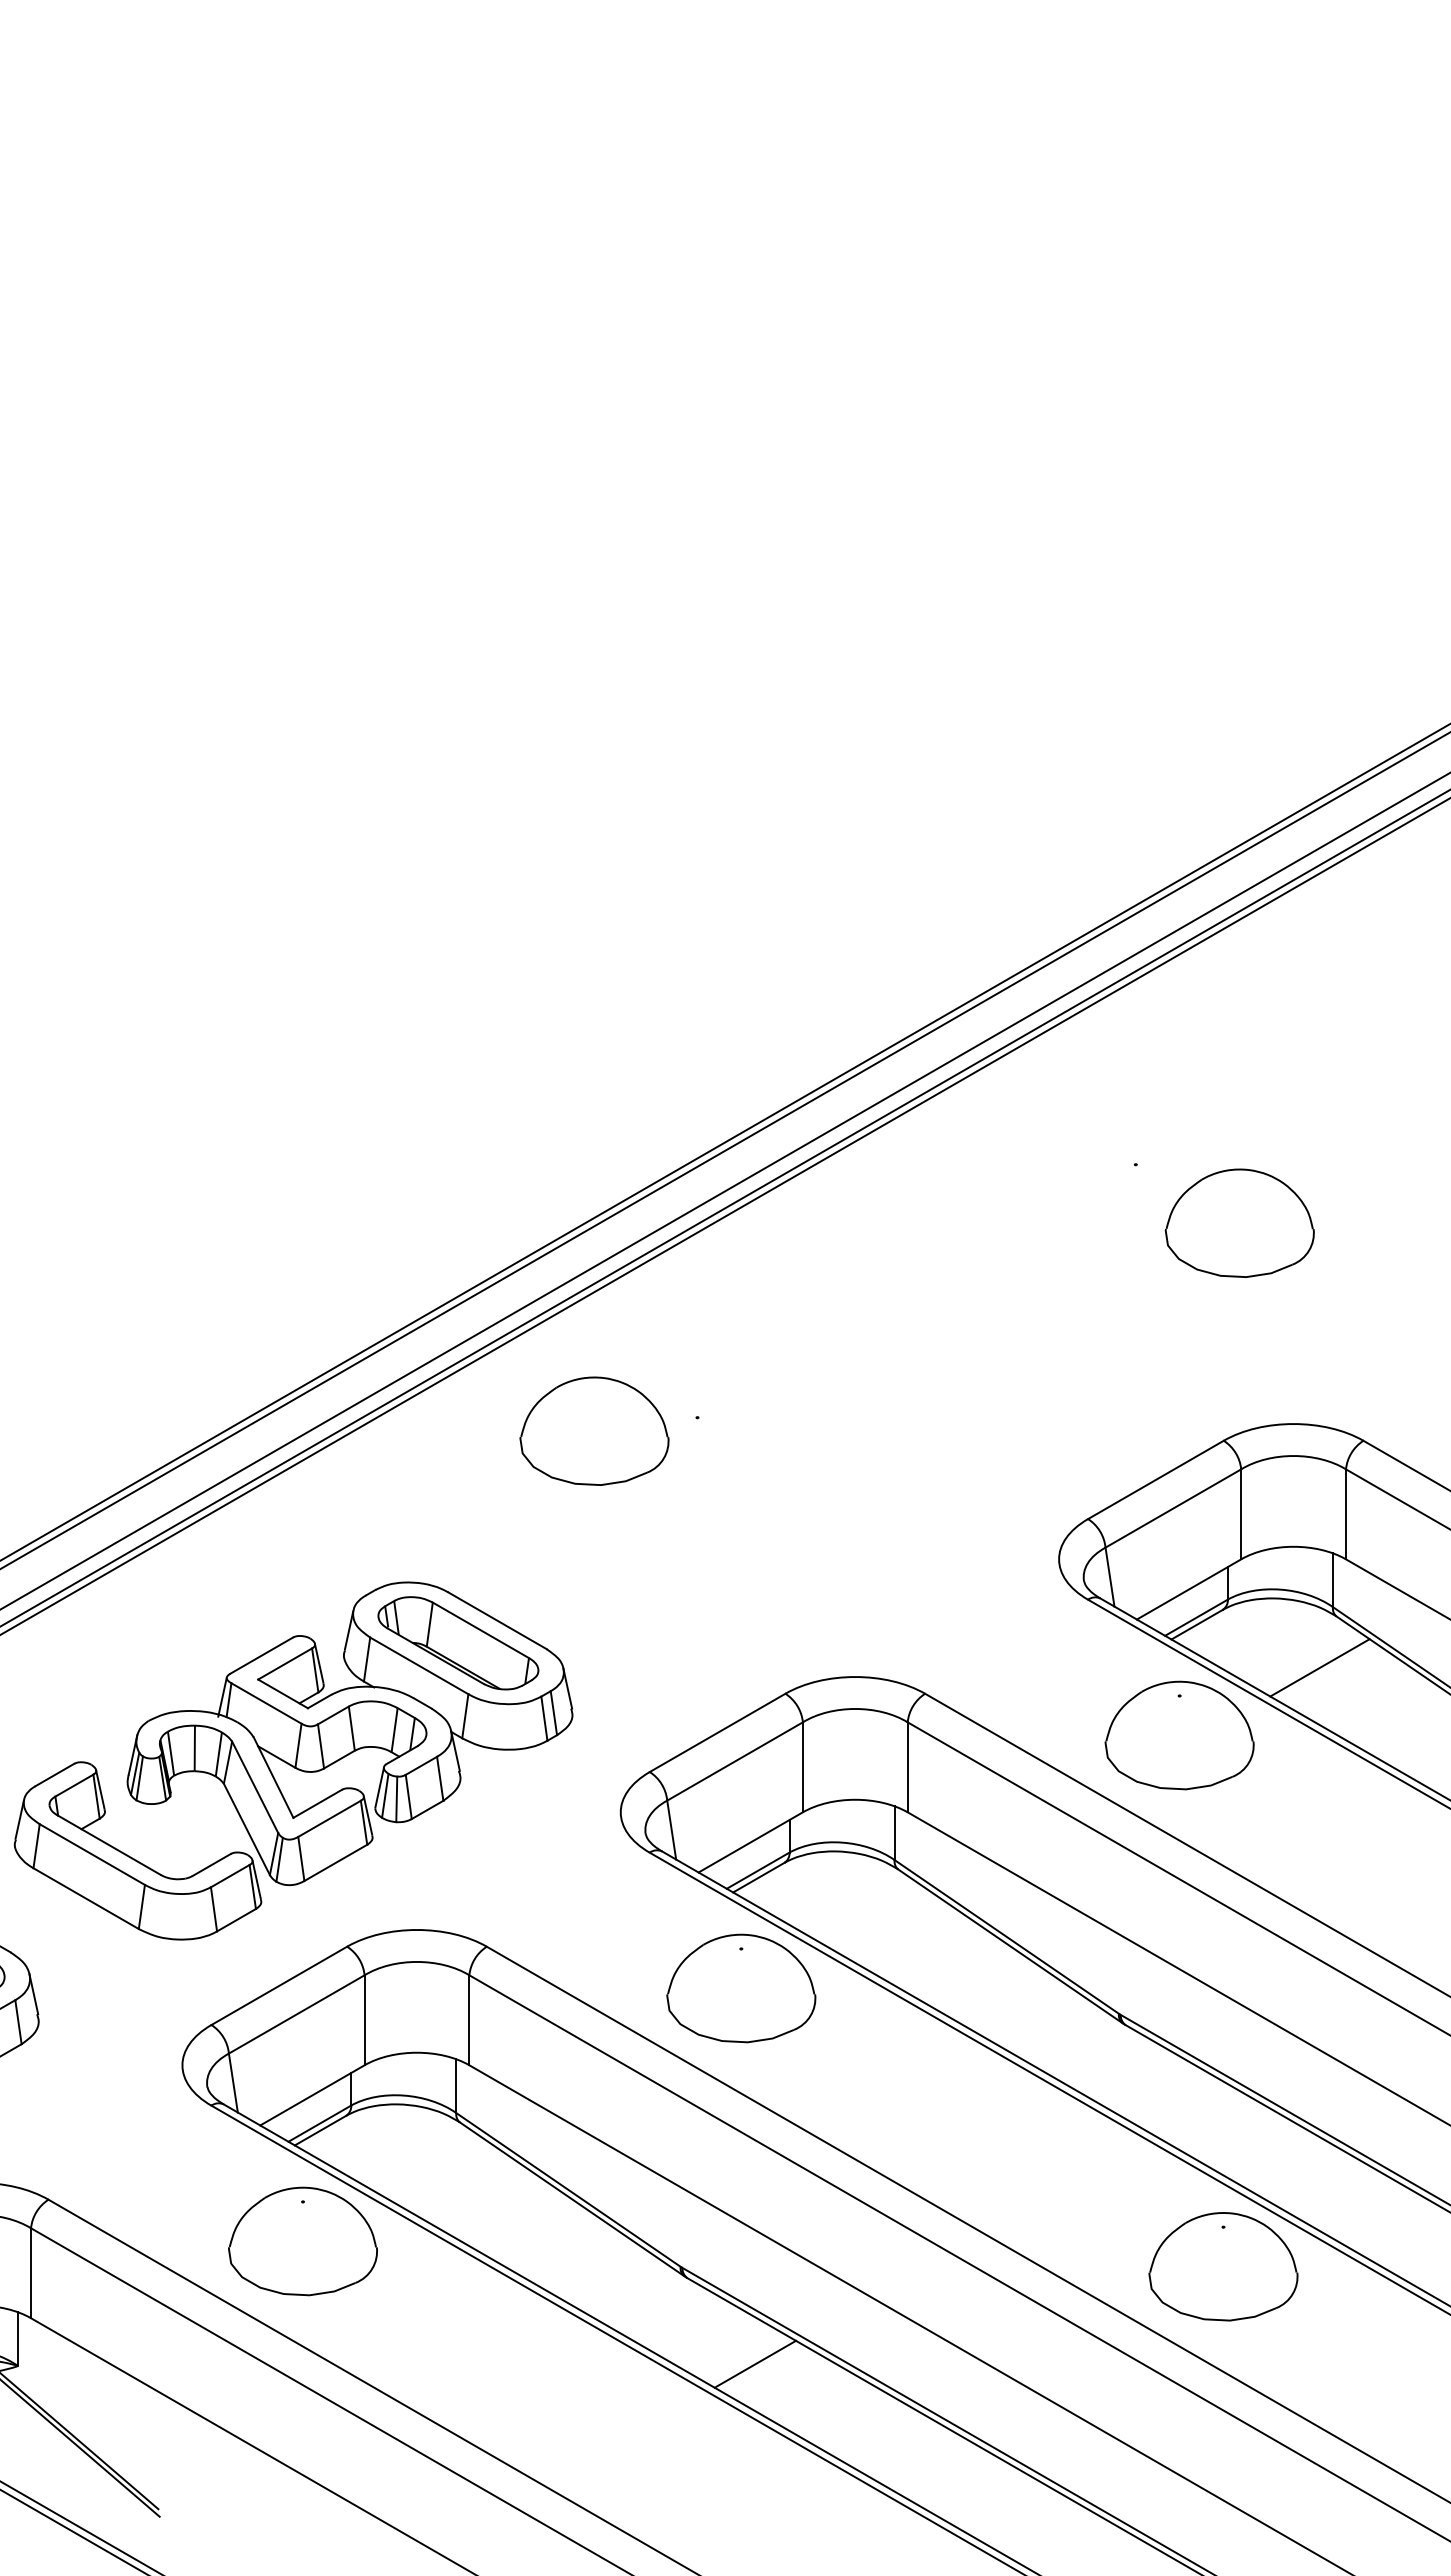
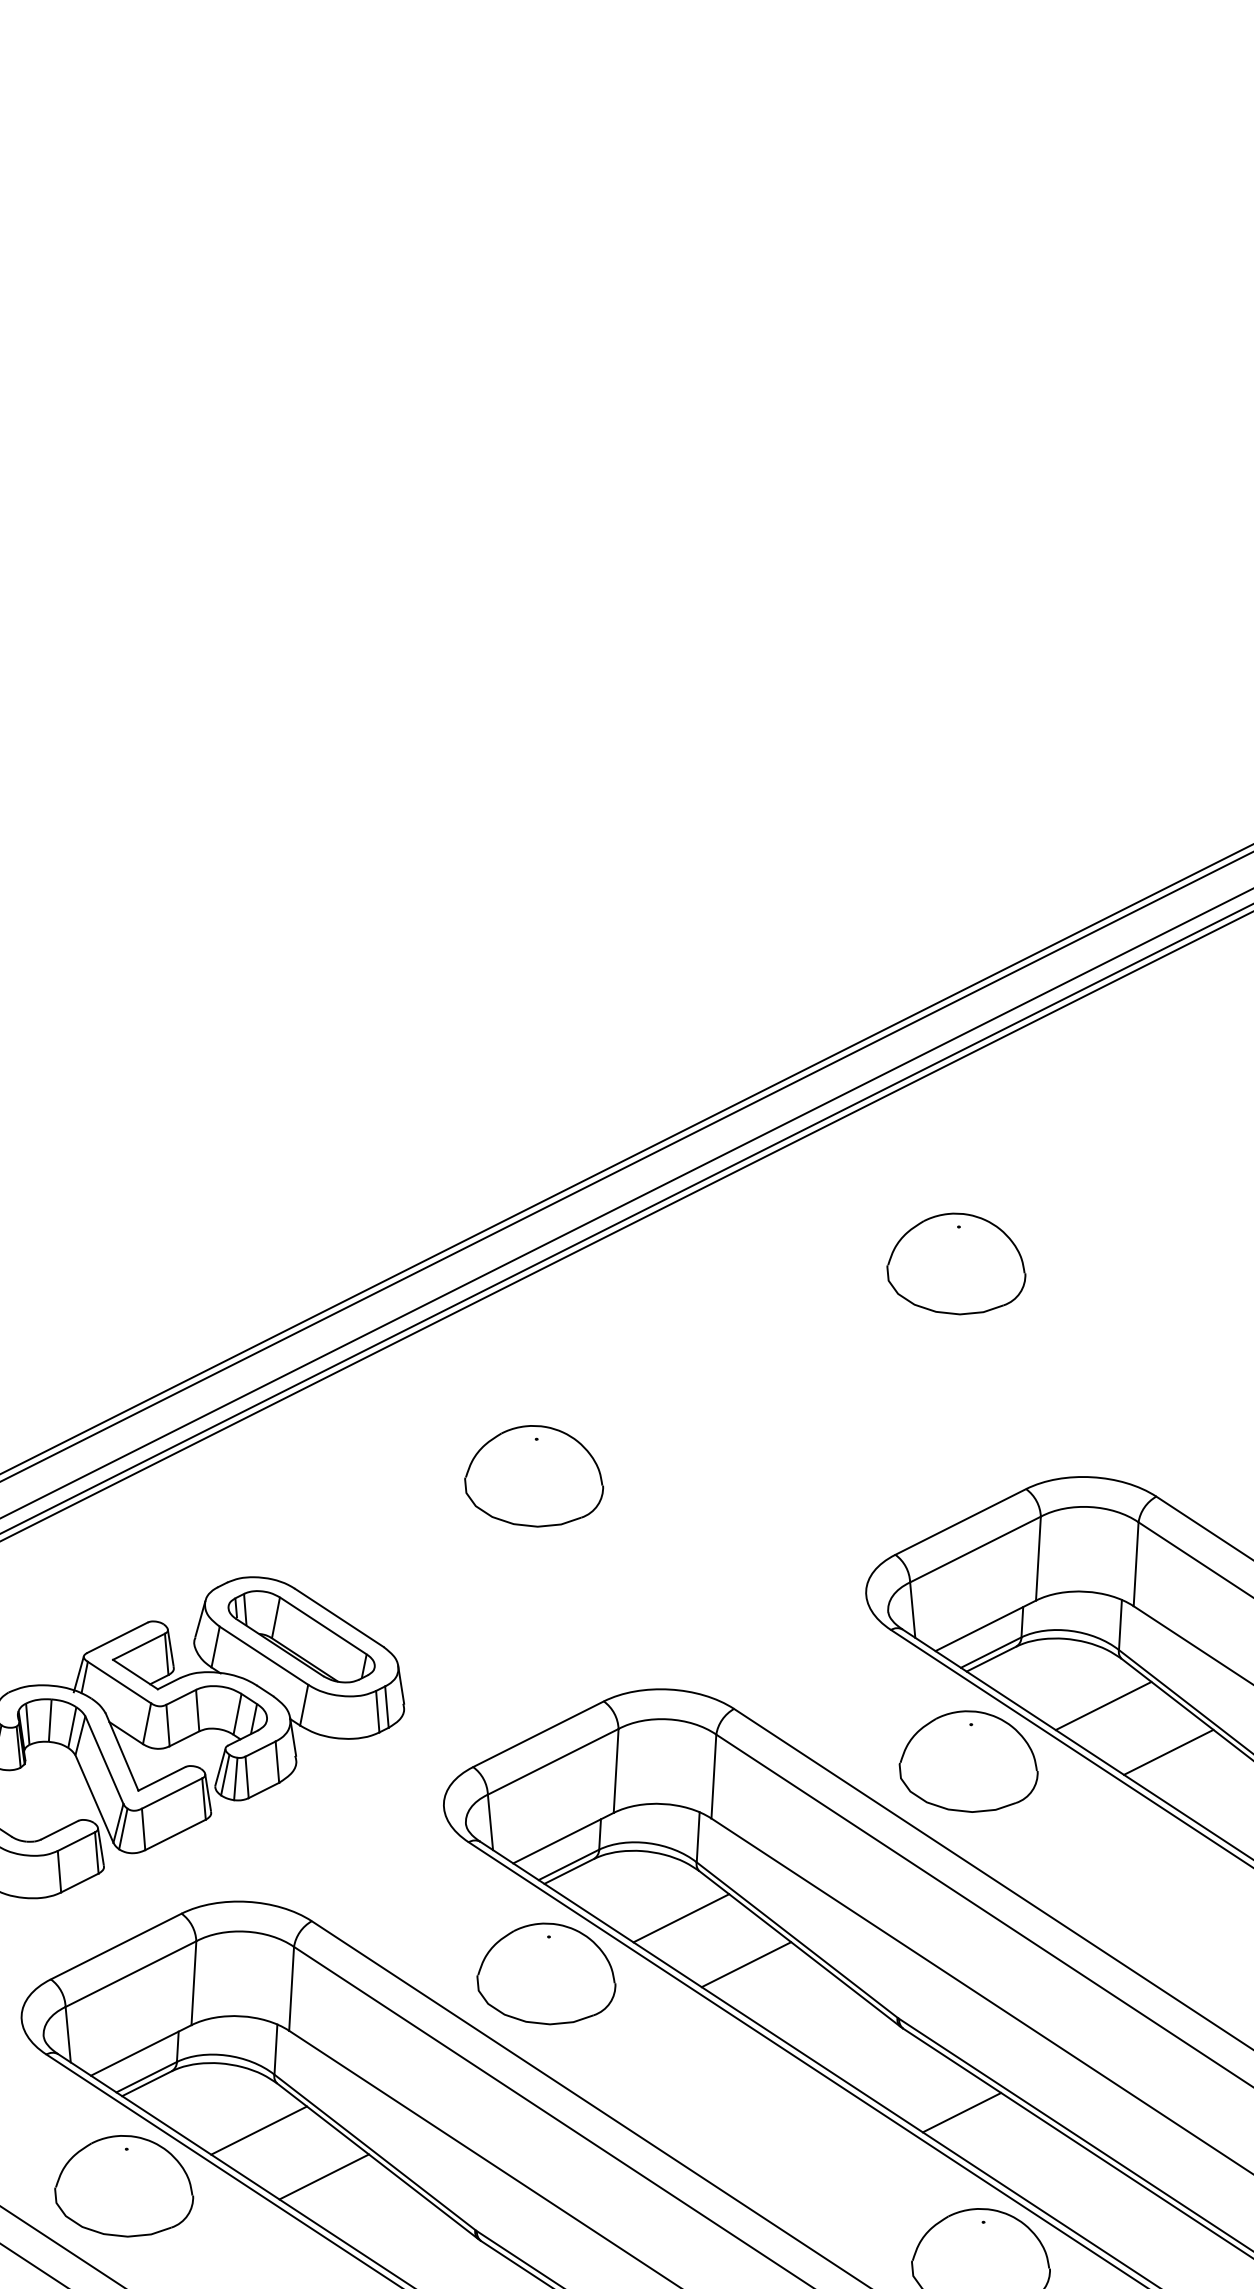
part: (1239, 1222) -> (956, 1263), moved
part: (594, 1430) -> (534, 1475), moved
line: (1392, 1713) -> (1168, 1752), added
line: (881, 1920) -> (681, 1917), added
line: (953, 1966) -> (745, 1964), added
line: (1193, 2110) -> (961, 2111), added
line: (443, 2173) -> (259, 2130), added
line: (515, 2219) -> (323, 2177), added

